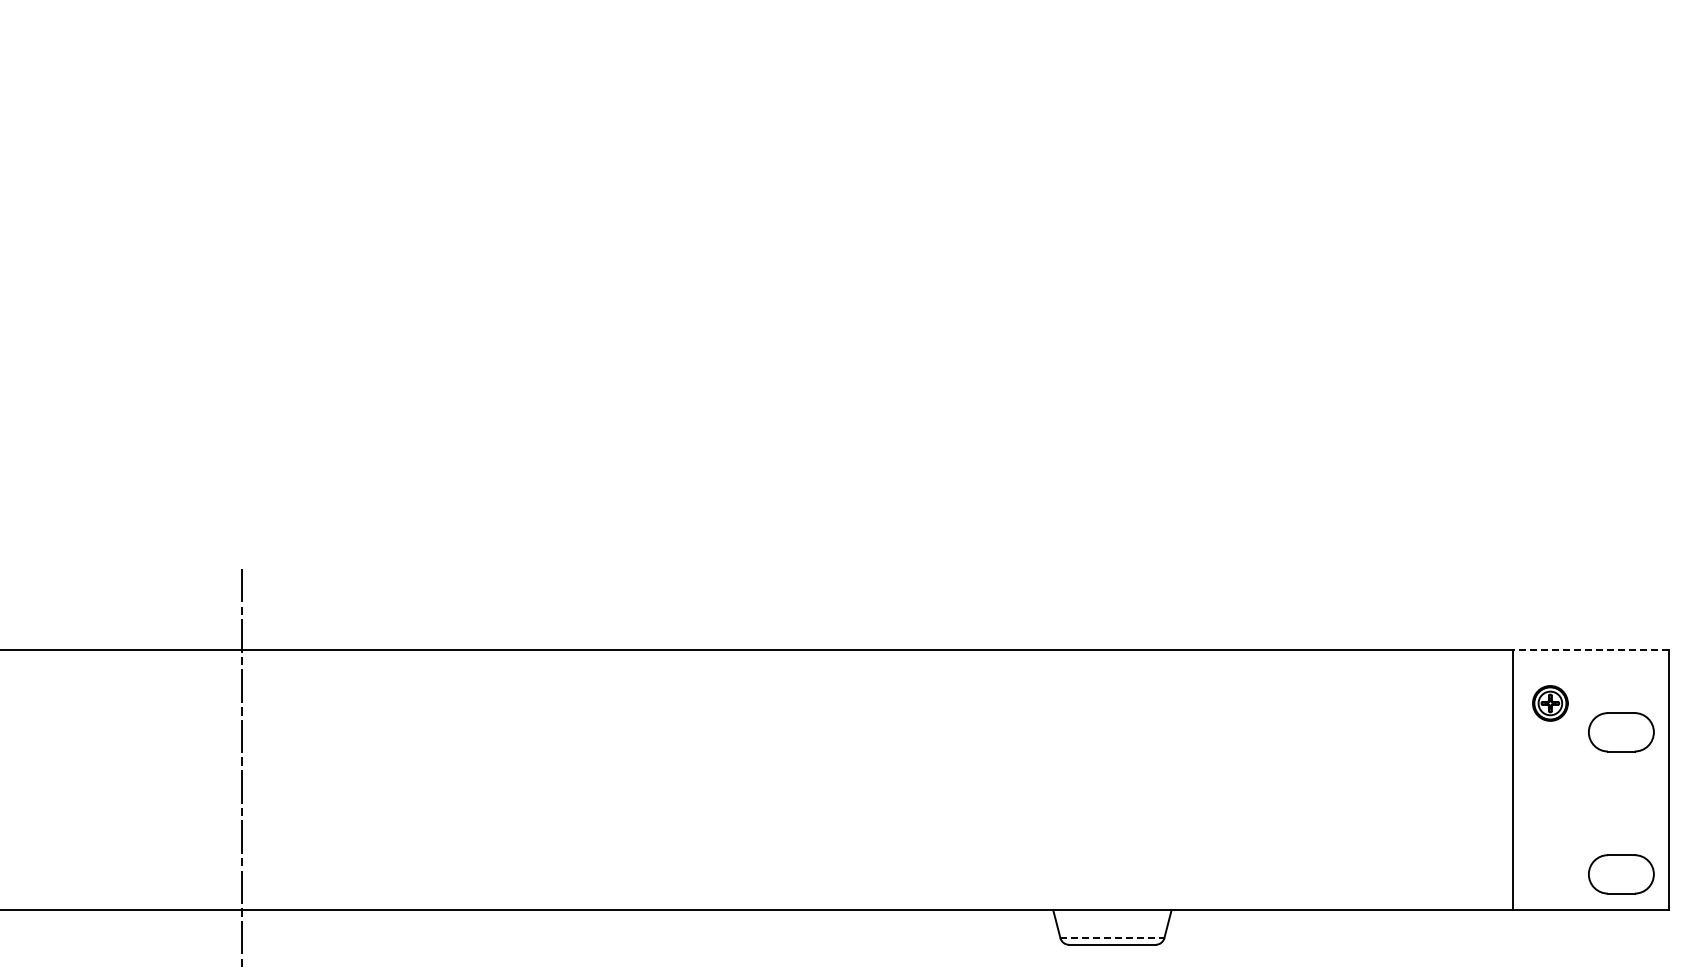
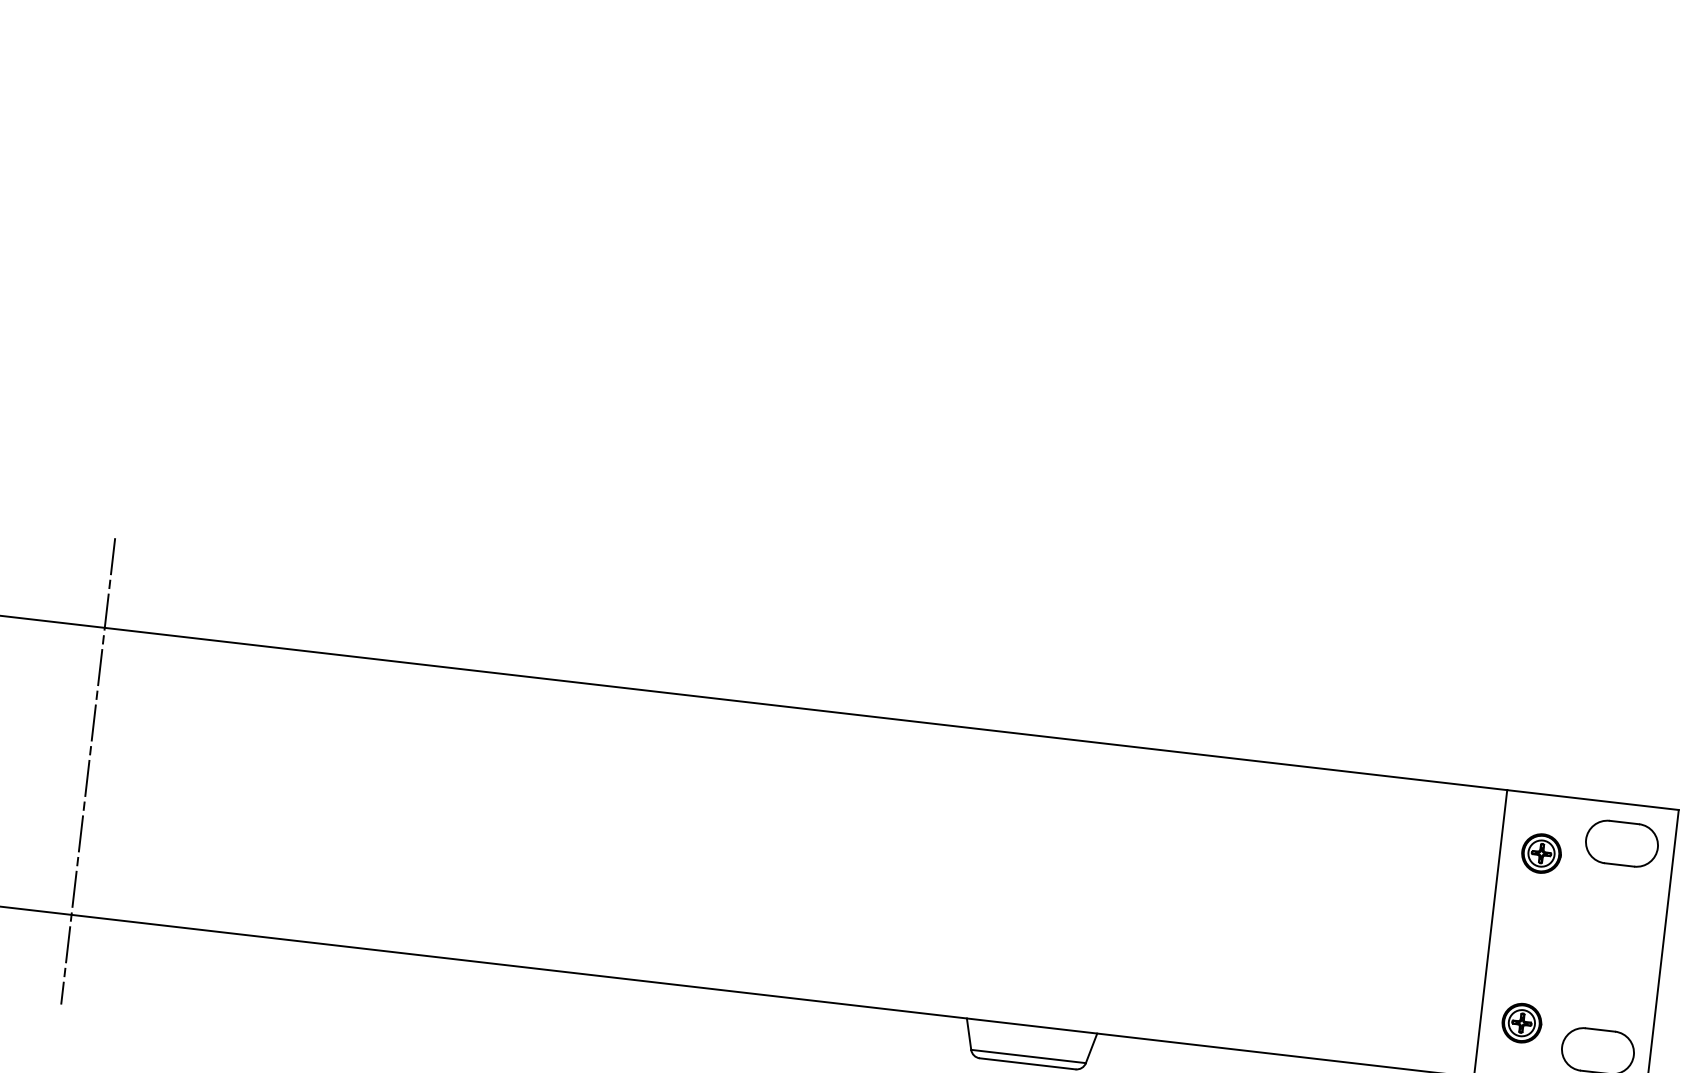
line: (1590, 650) -> (1592, 800), dashed -> solid
part: (1621, 732) -> (1622, 843), moved
part: (1550, 856) -> (1522, 1022), added
line: (1112, 938) -> (1028, 1056), dashed -> solid

